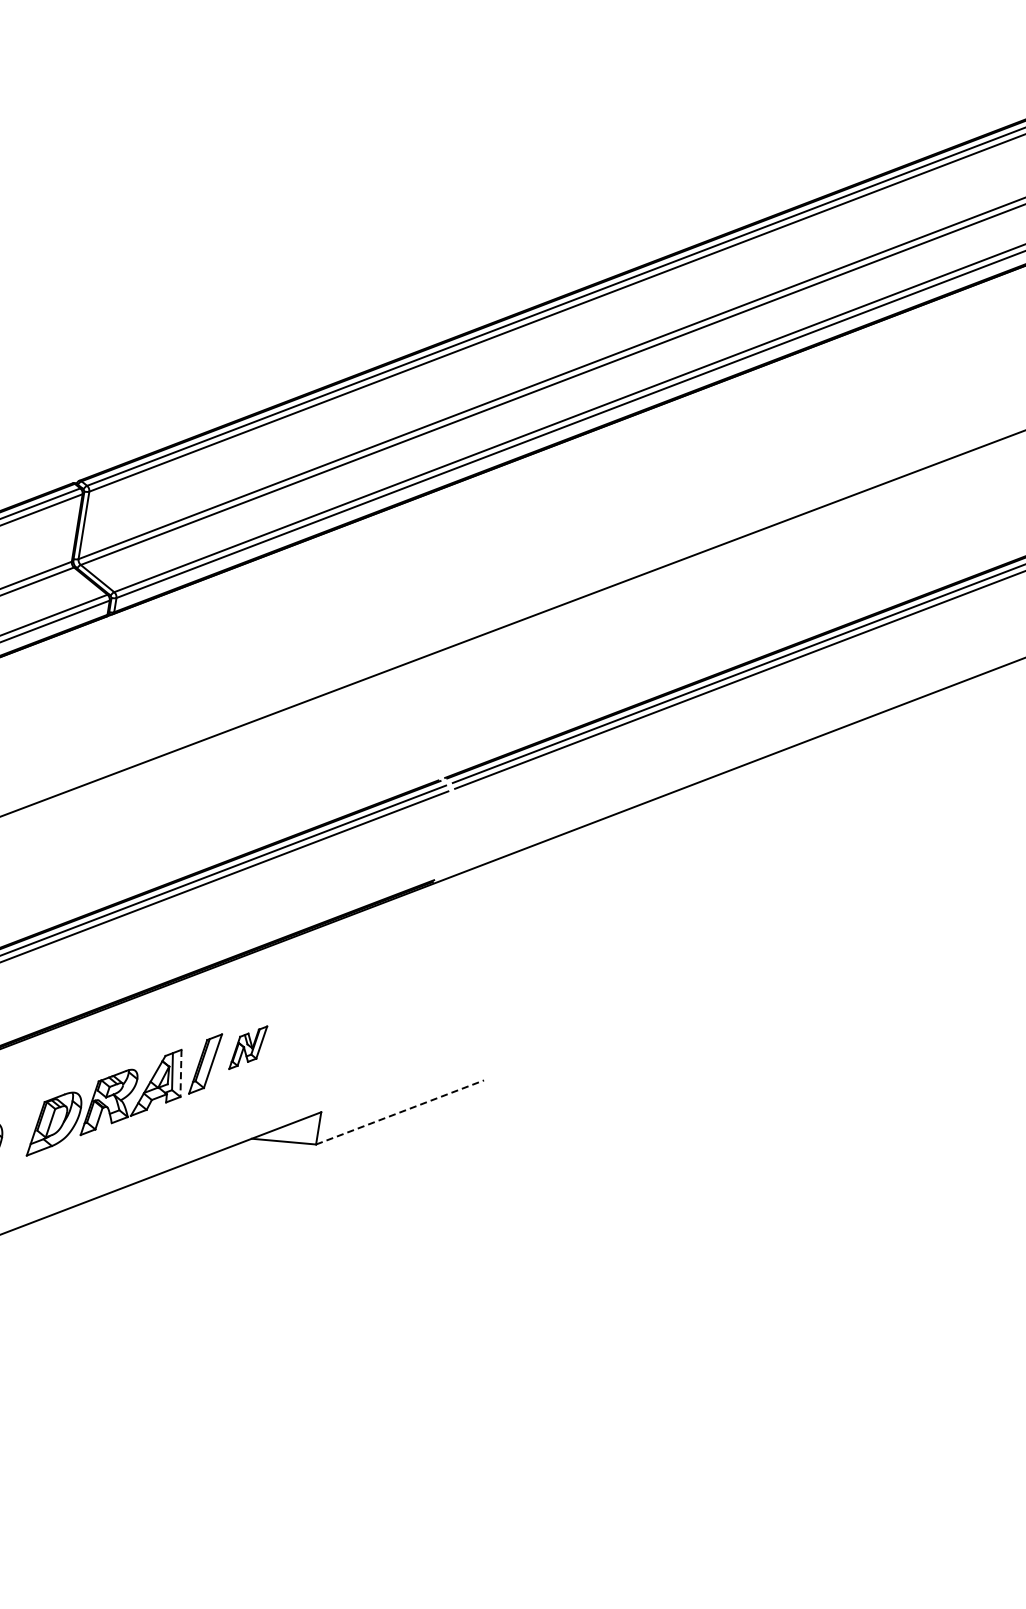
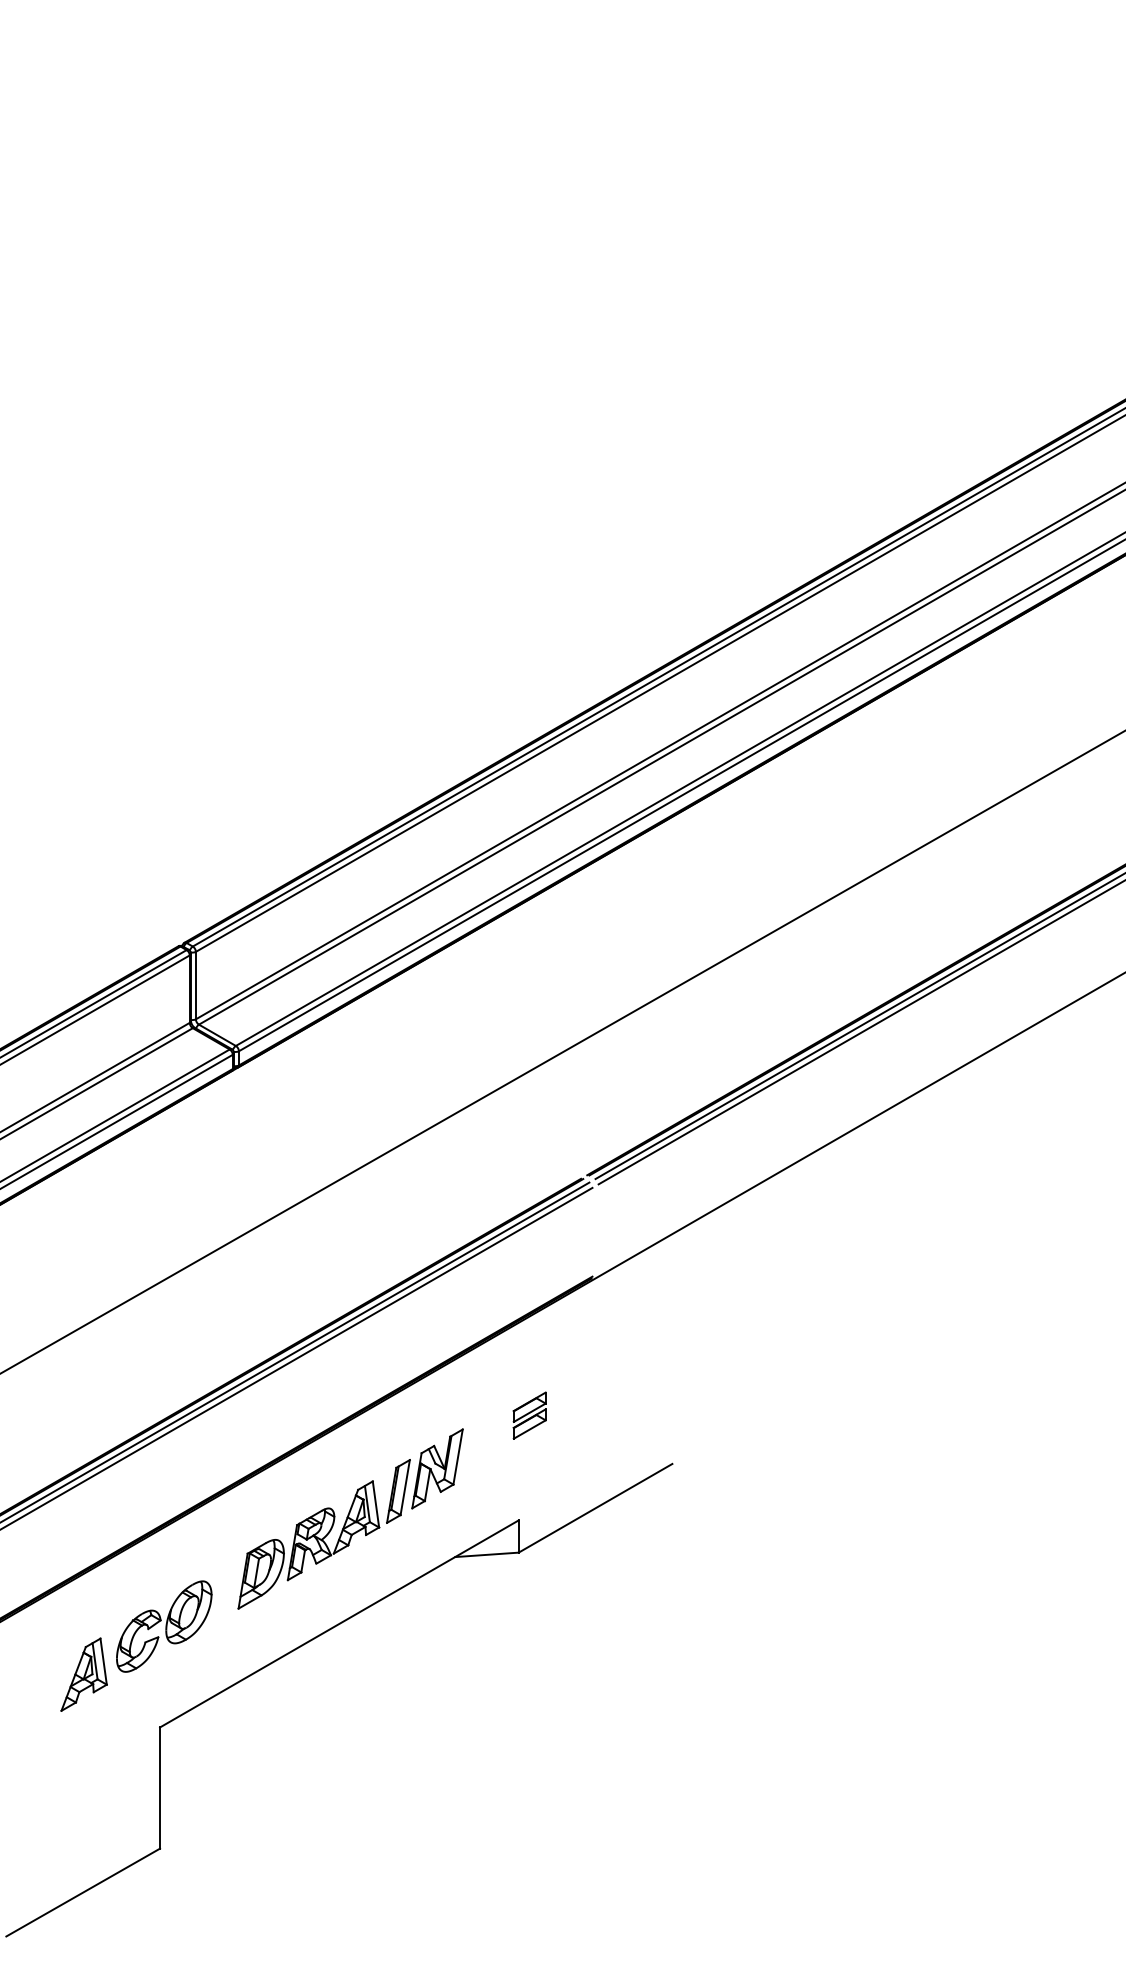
part: (348, 1009) -> (529, 1415), added
part: (248, 1047) -> (437, 1468), size x1.67
line: (181, 1073) -> (376, 1504), dashed -> solid
line: (399, 1112) -> (595, 1508), dashed -> solid

